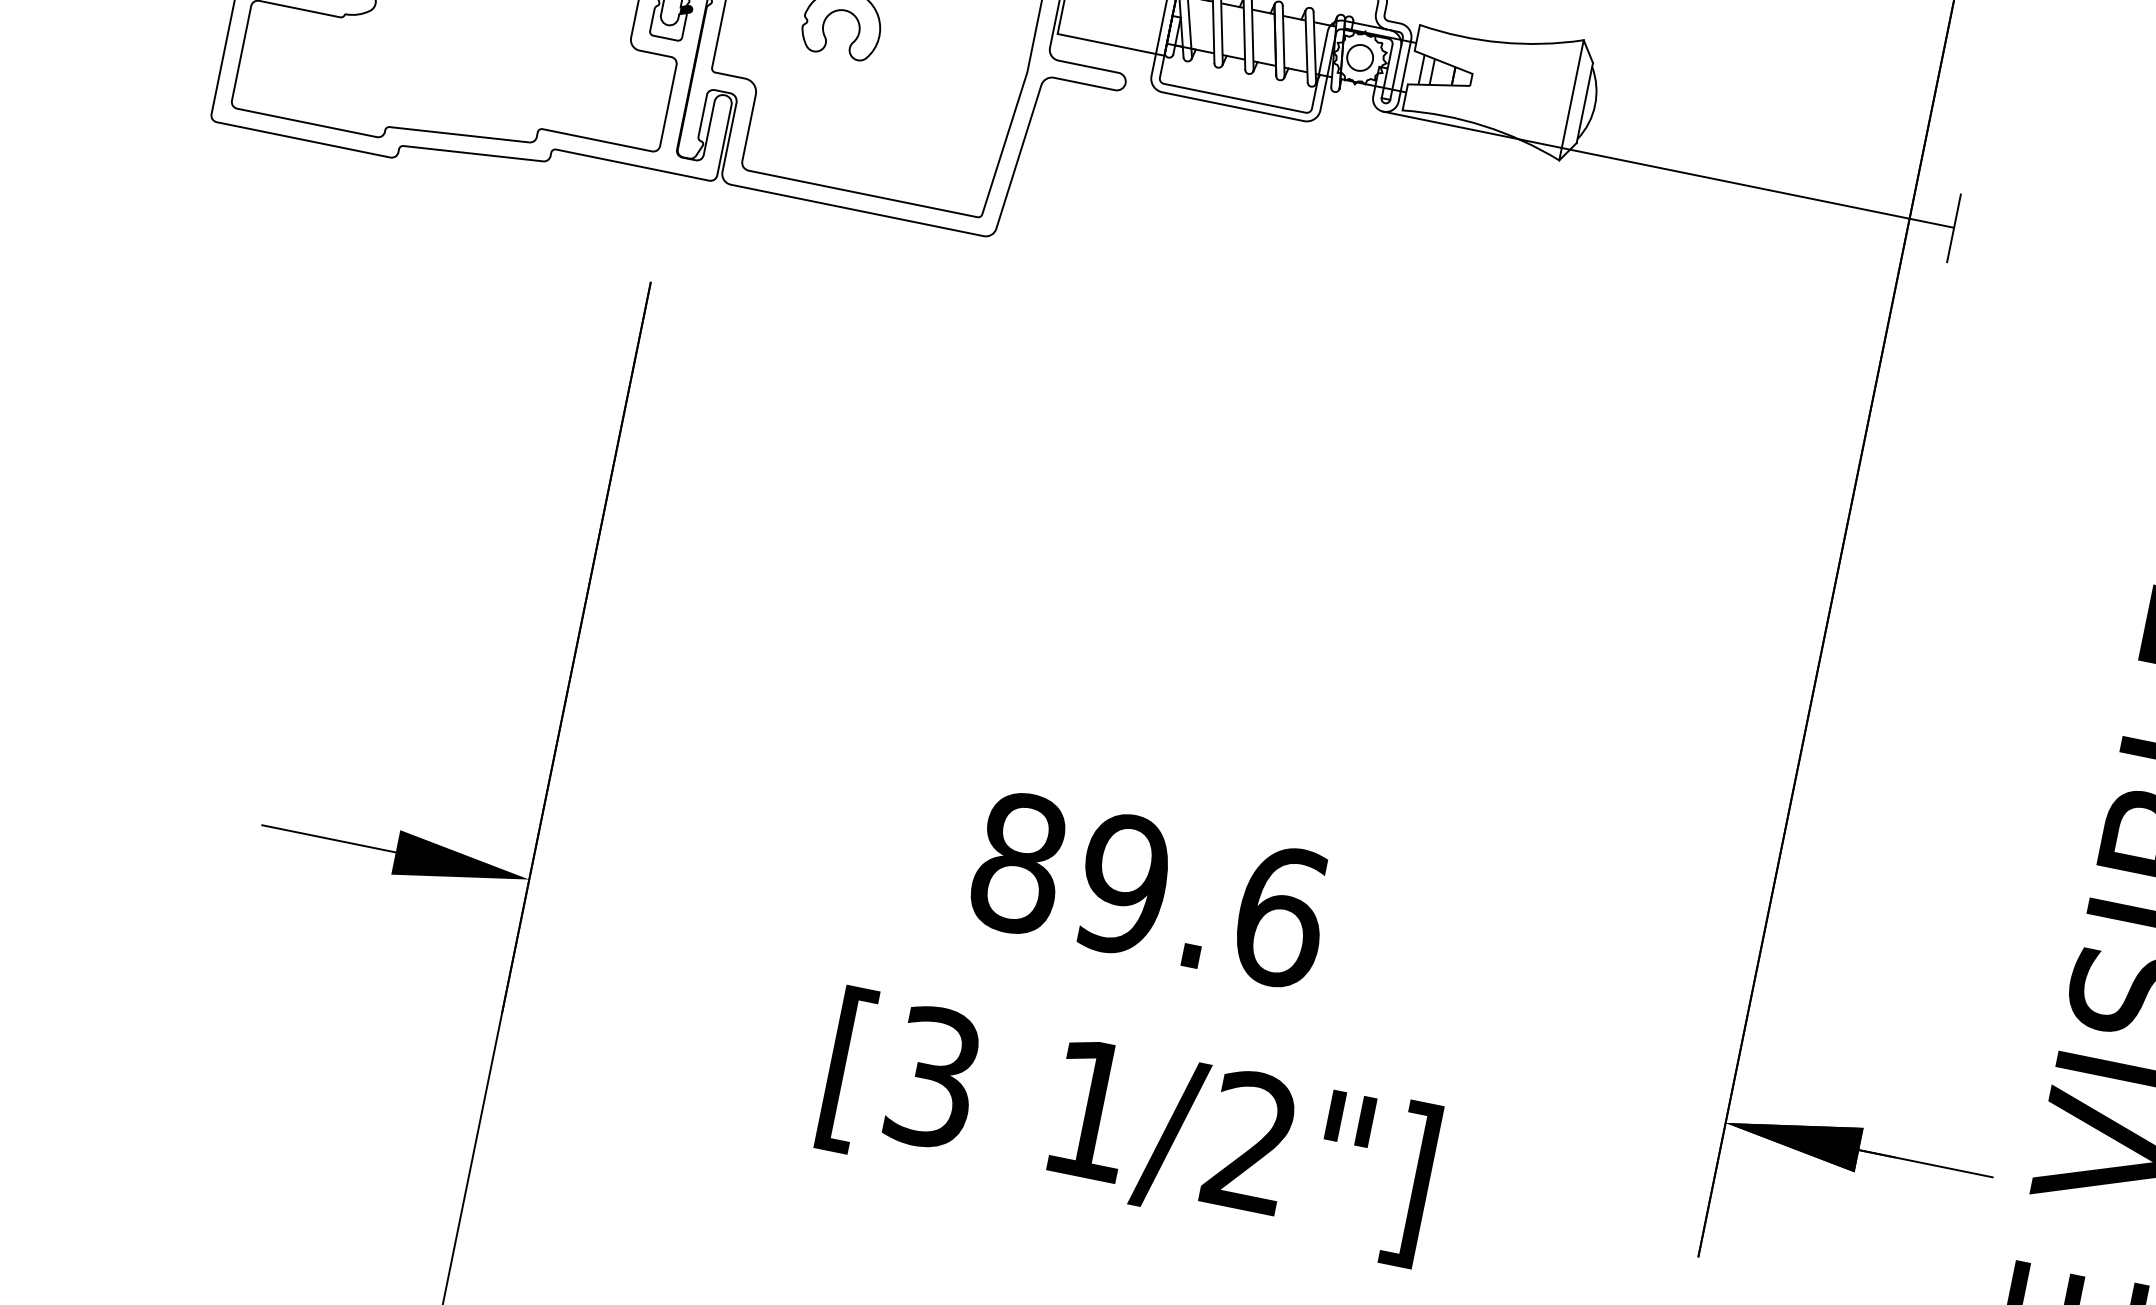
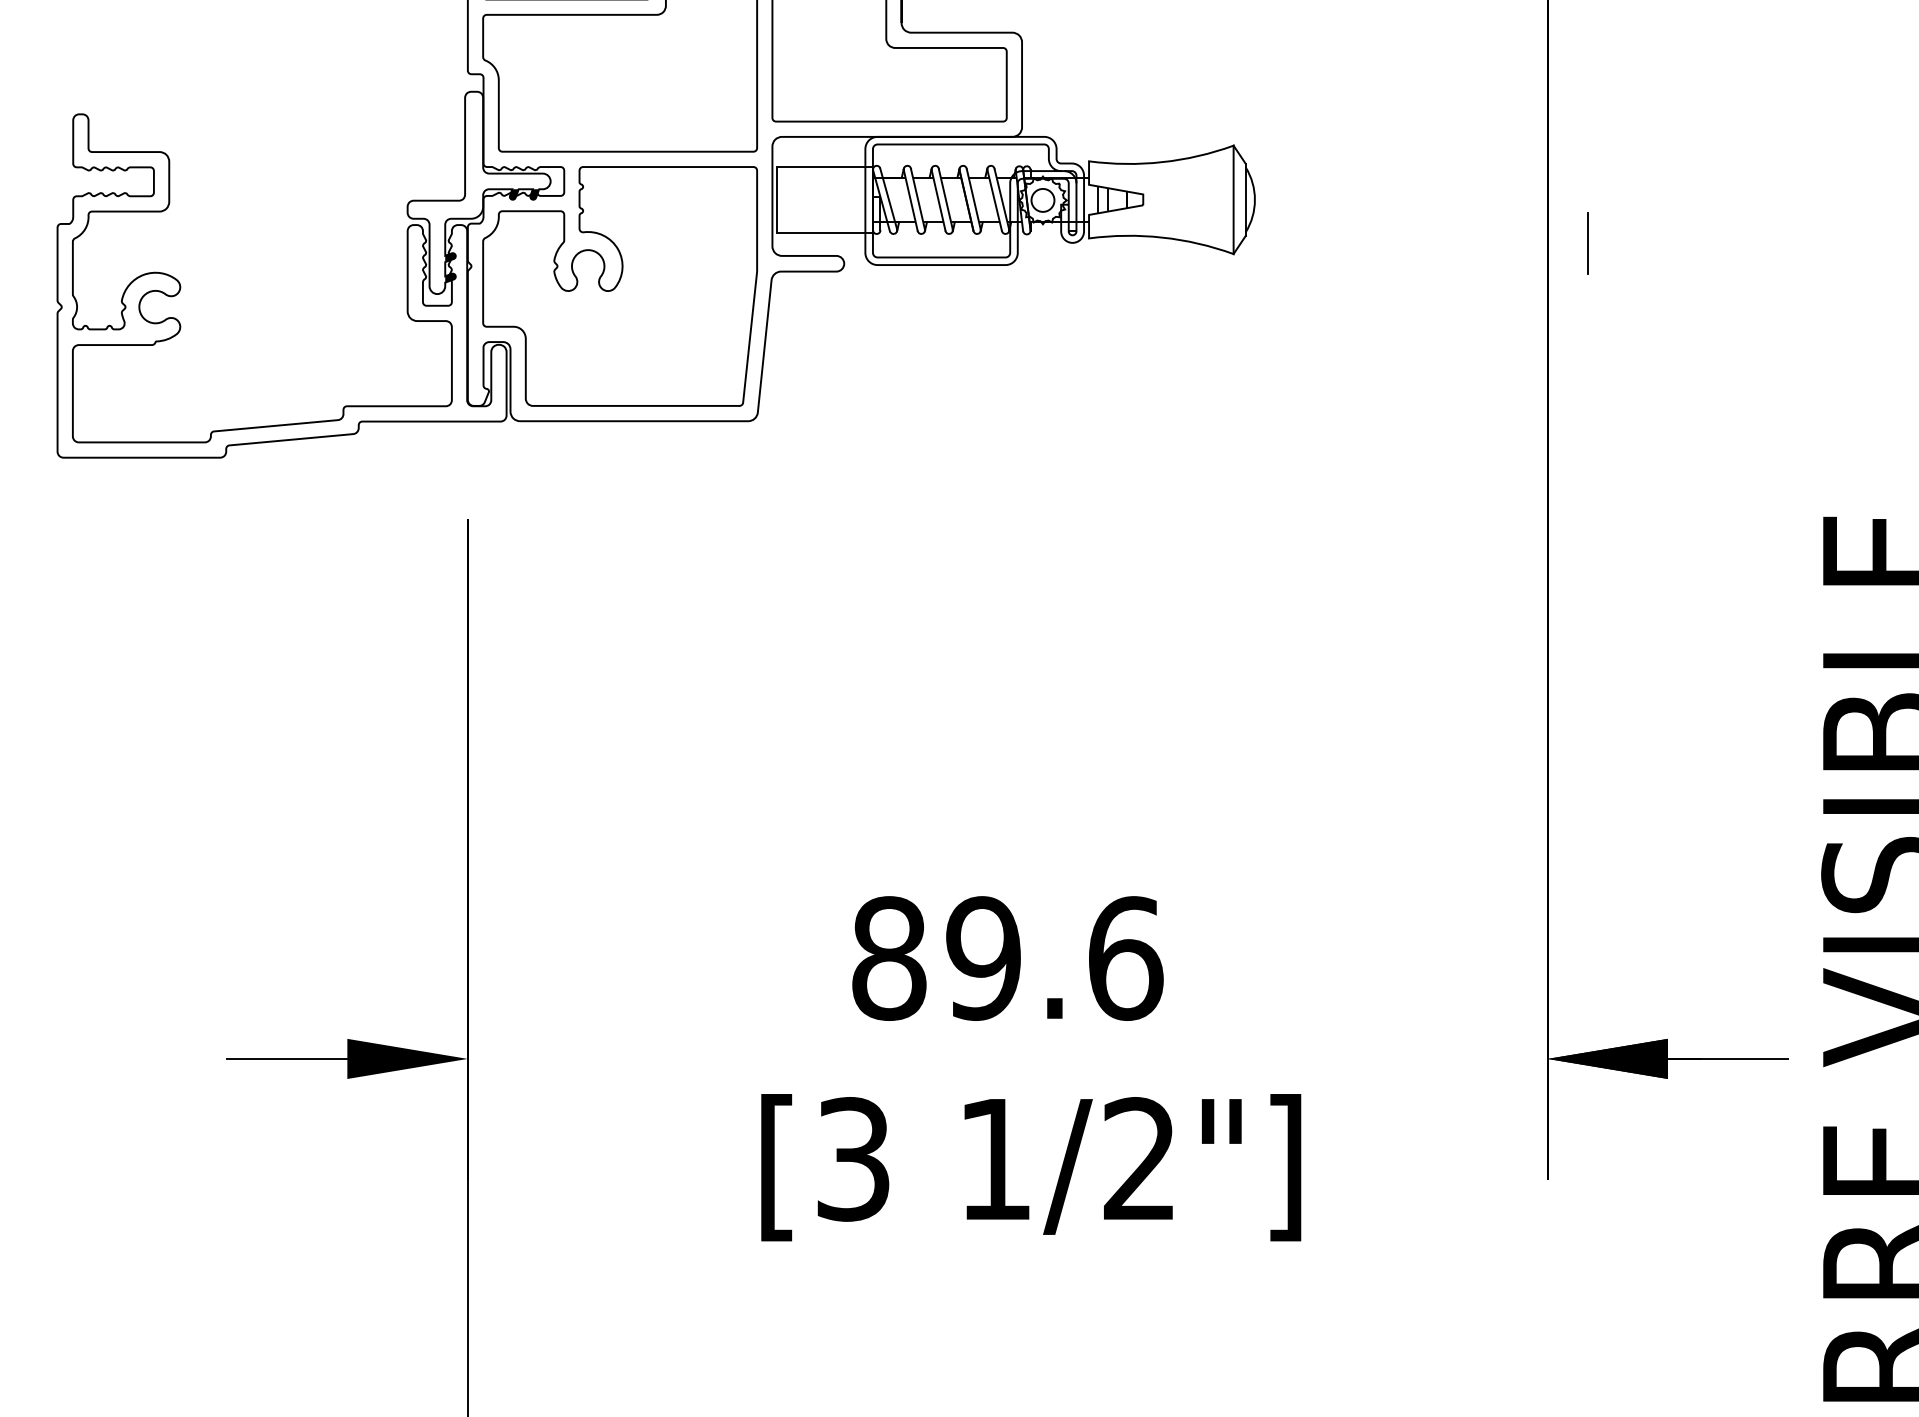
line: (1668, 169) -> (1329, 242), removed

